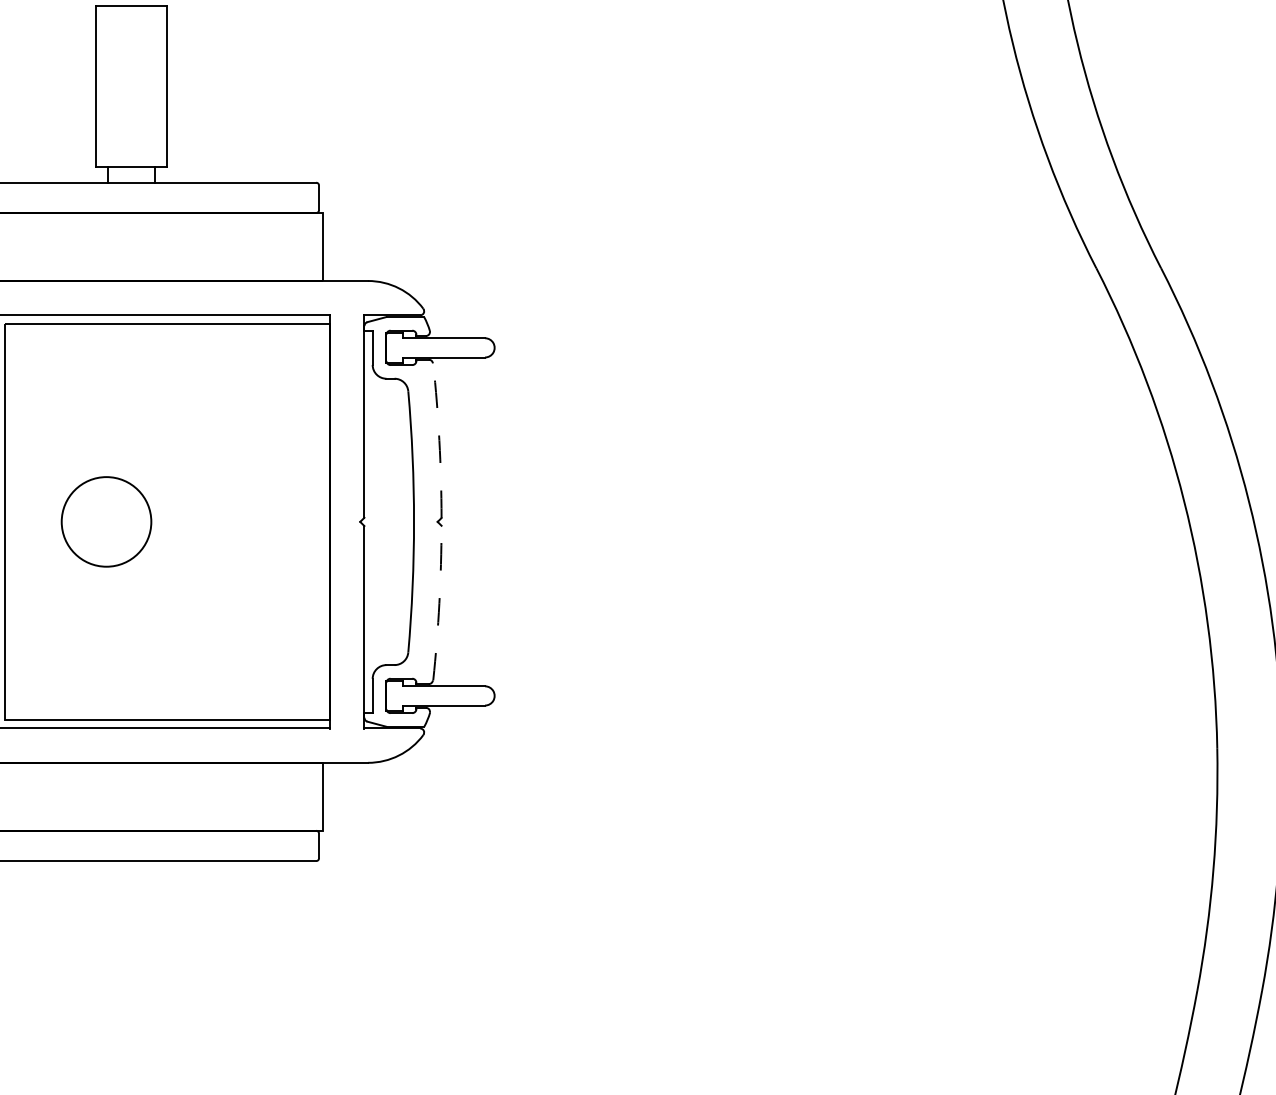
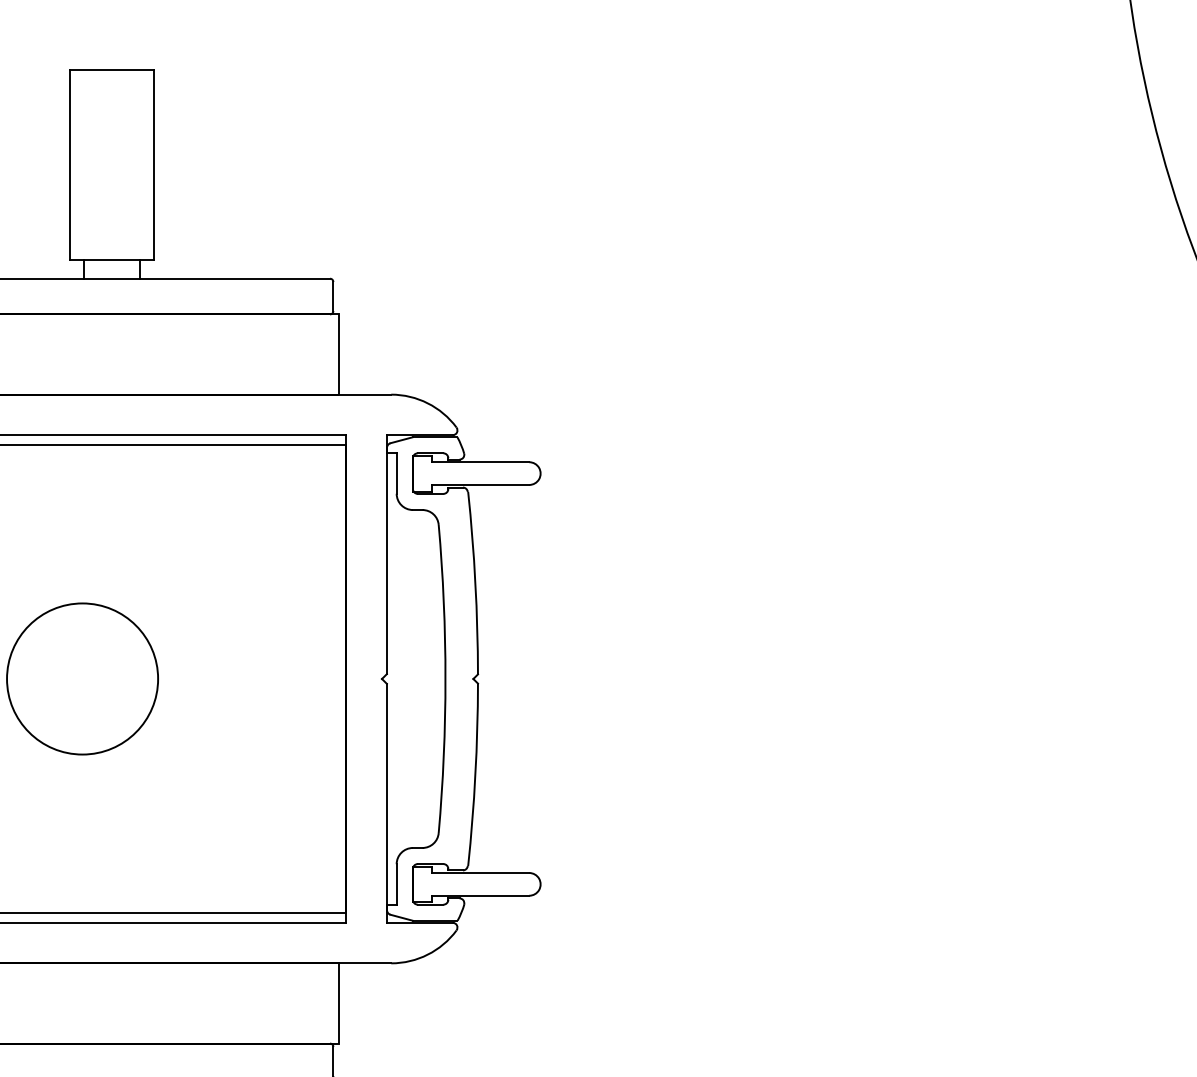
arc: (439, 440) -> (475, 582), dashed -> solid
circle: (106, 521) -> (82, 678), size x1.43
arc: (439, 603) -> (475, 775), dashed -> solid

